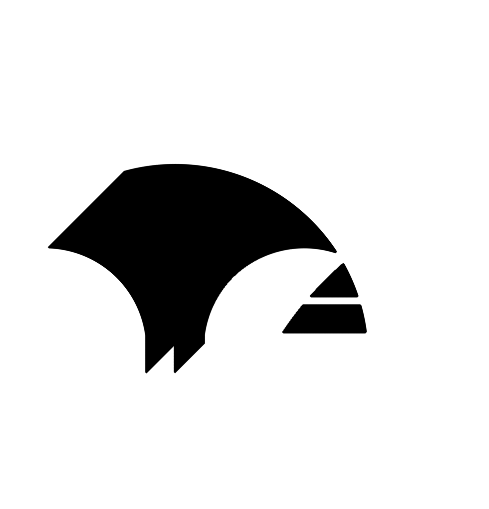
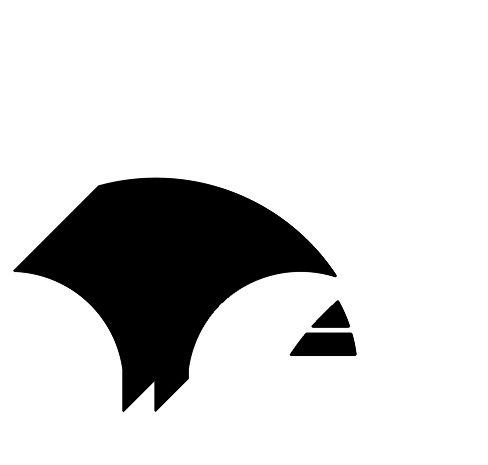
part: (324, 298) -> (323, 328), size x0.7

